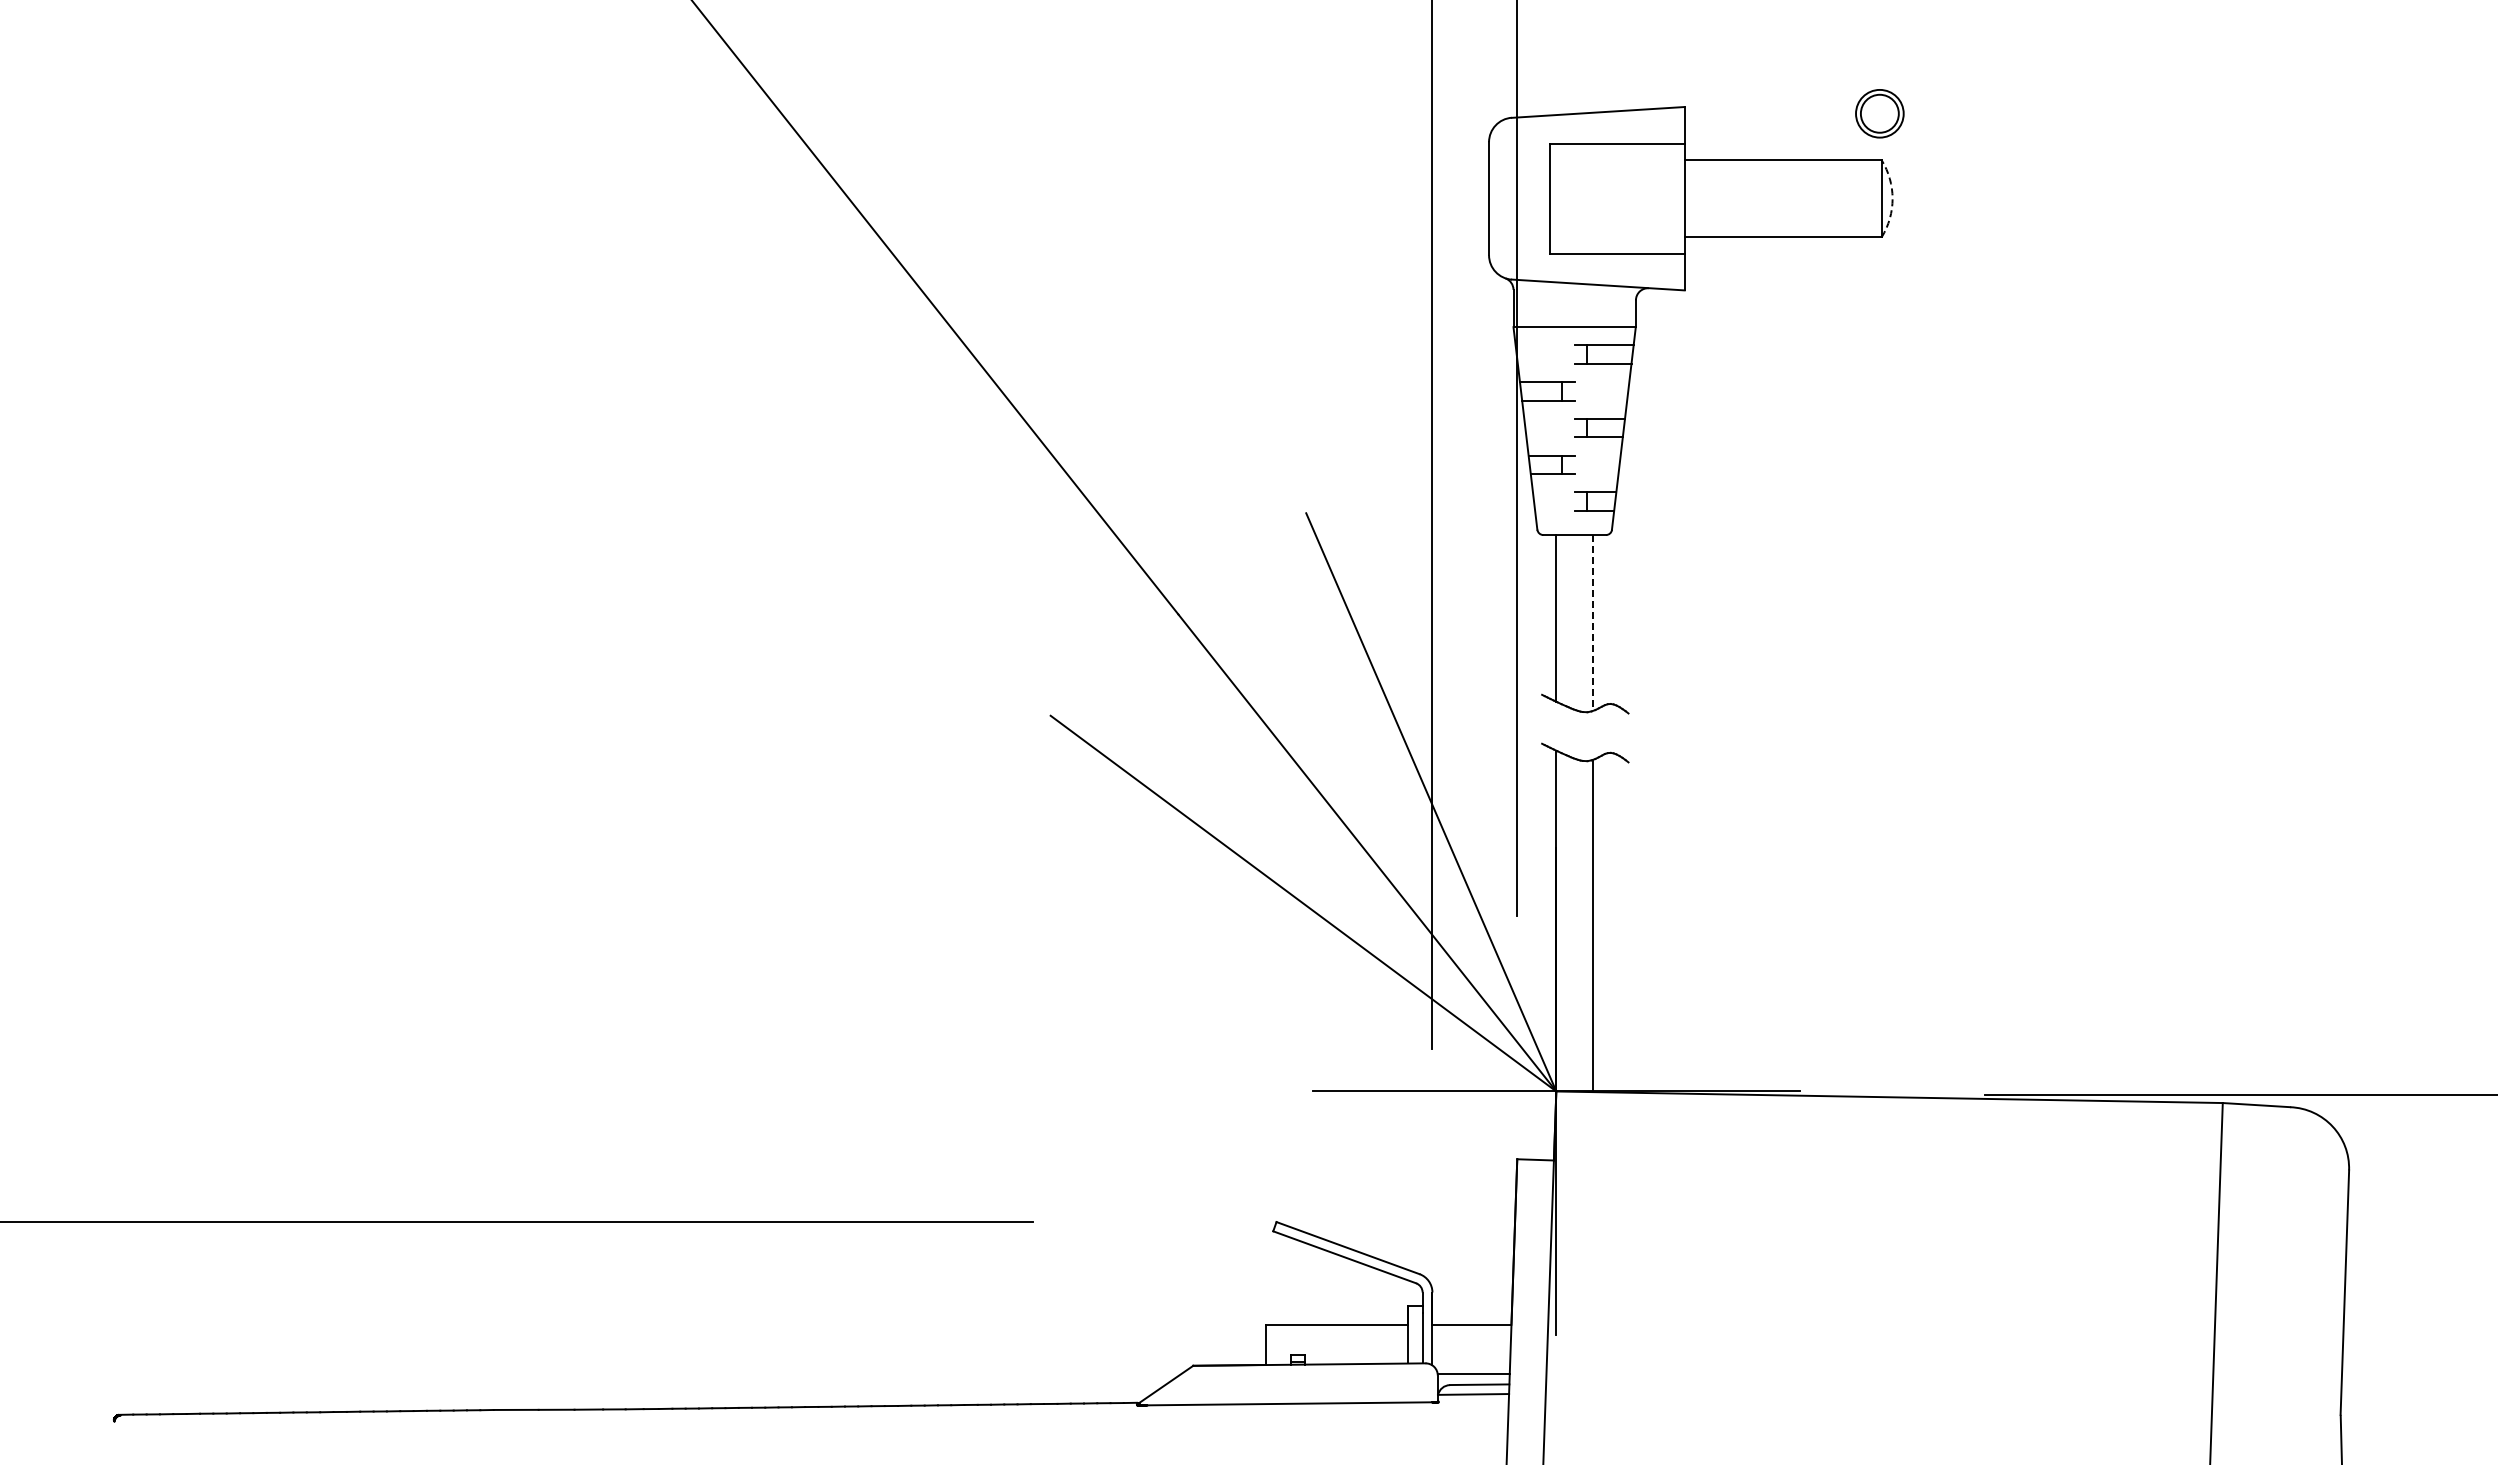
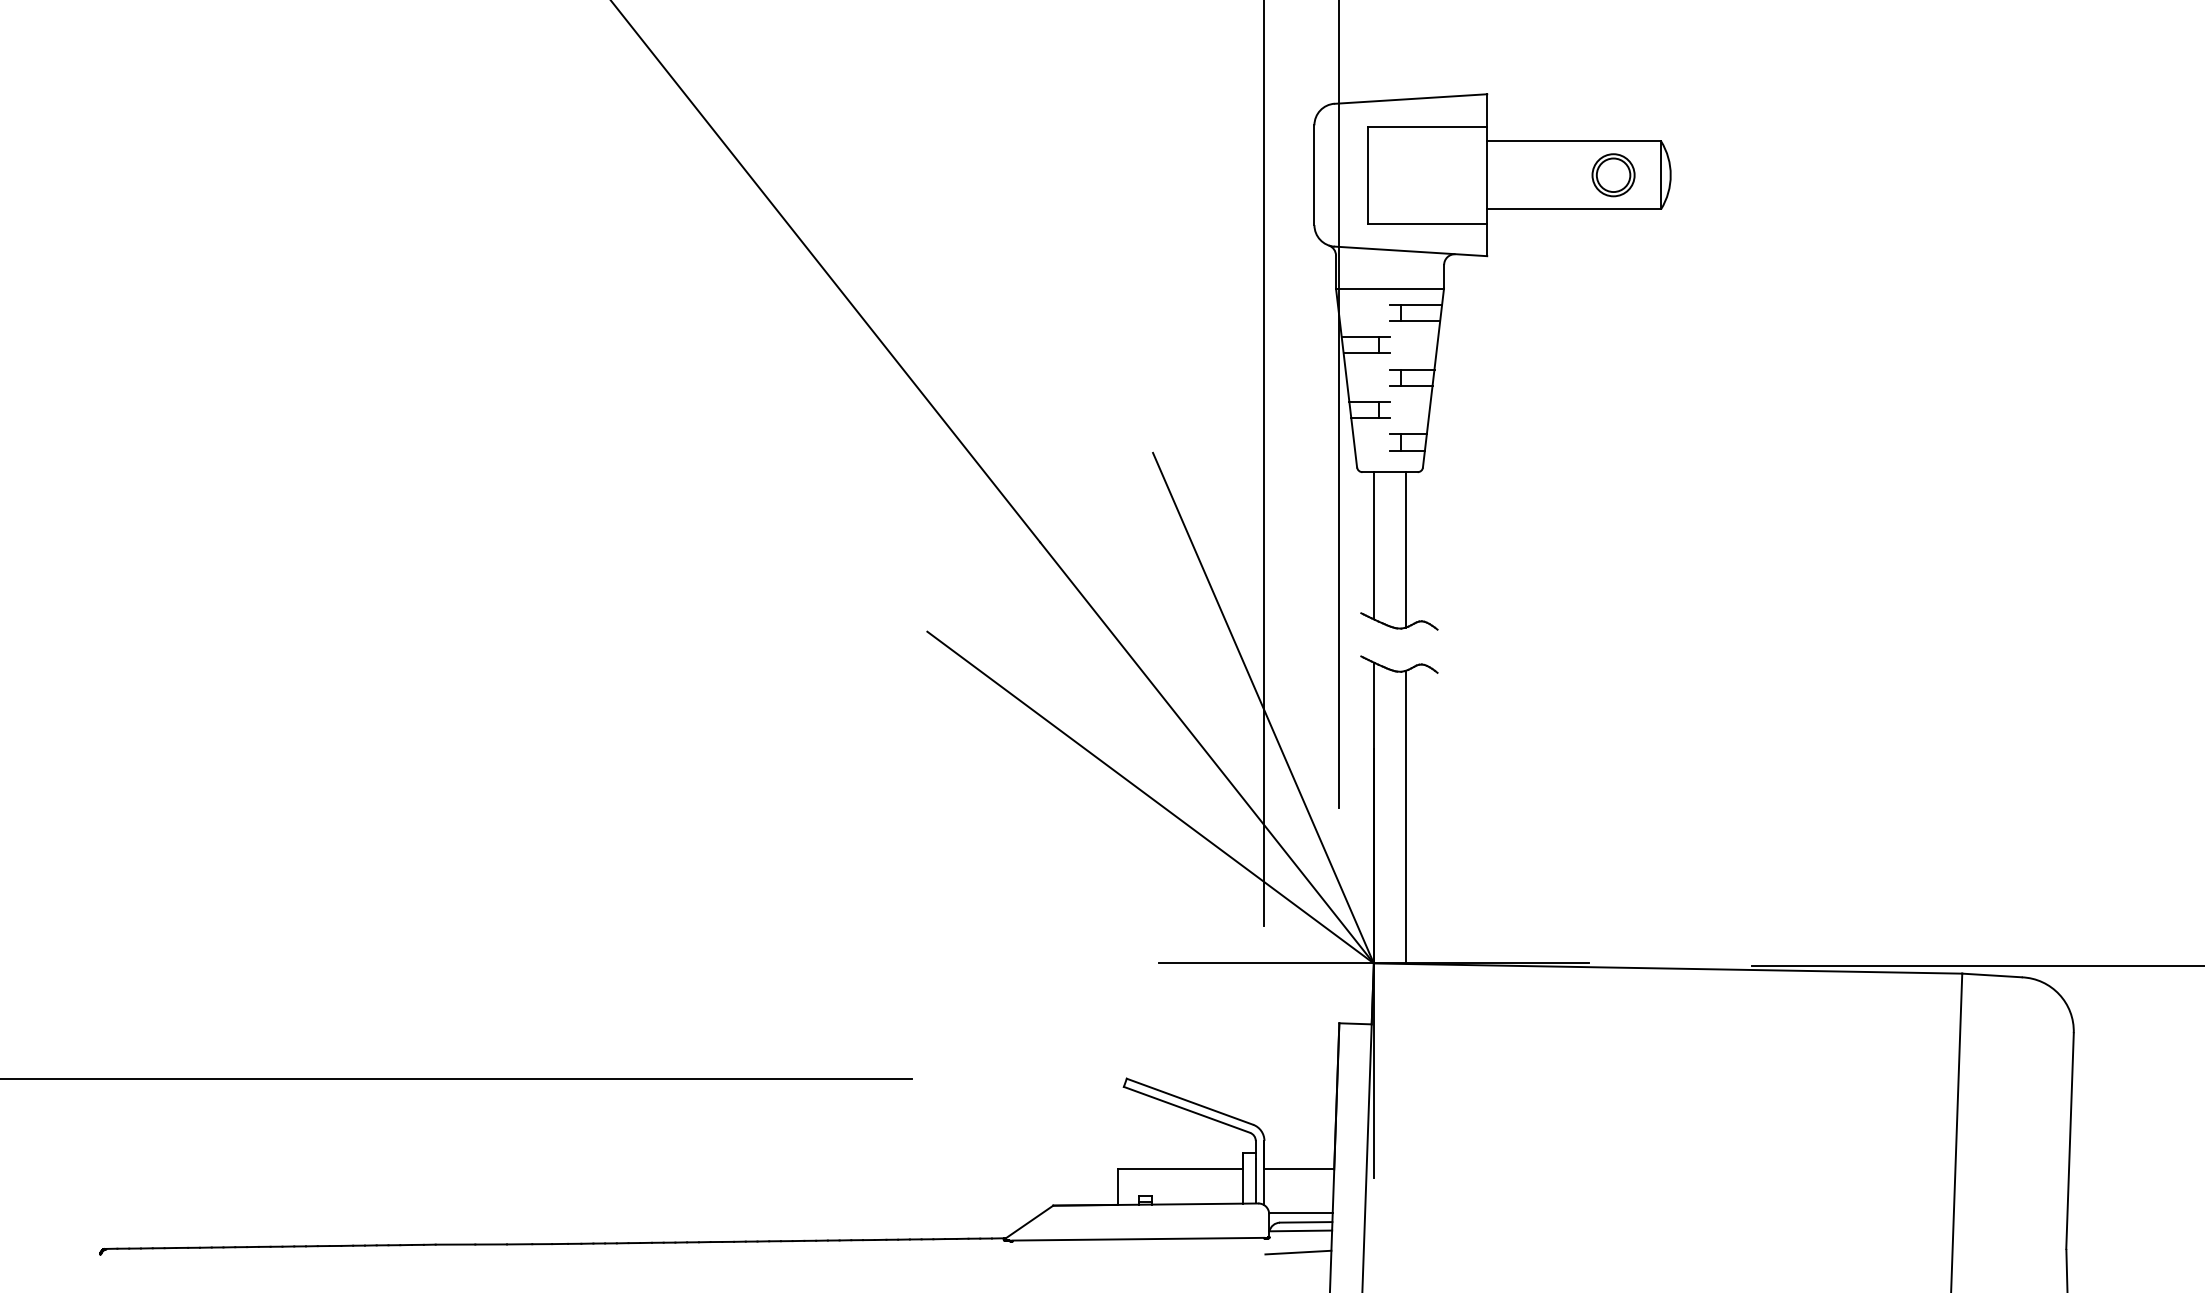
part: (1879, 113) -> (1613, 175), moved
arc: (1892, 198) -> (1670, 175), dashed -> solid
line: (1592, 623) -> (1405, 550), dashed -> solid
line: (1470, 1418) -> (1298, 1252), added

